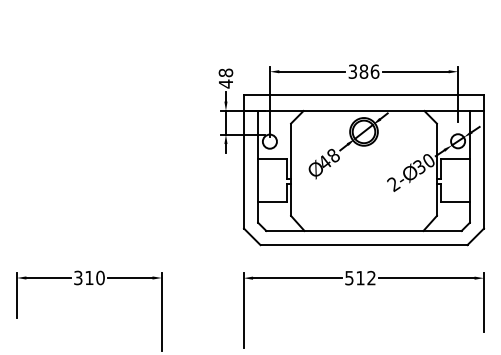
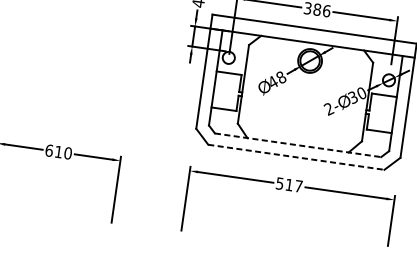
line: (364, 230) -> (298, 144), solid -> dashed
line: (364, 245) -> (296, 157), solid -> dashed
text: (78, 277) -> (49, 150), 310 -> 610
text: (371, 277) -> (298, 185), 512 -> 517

